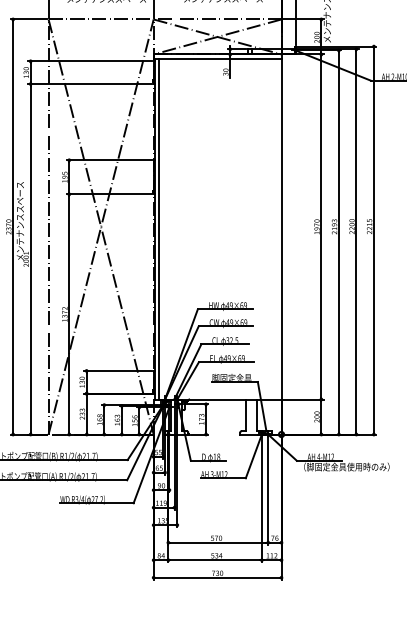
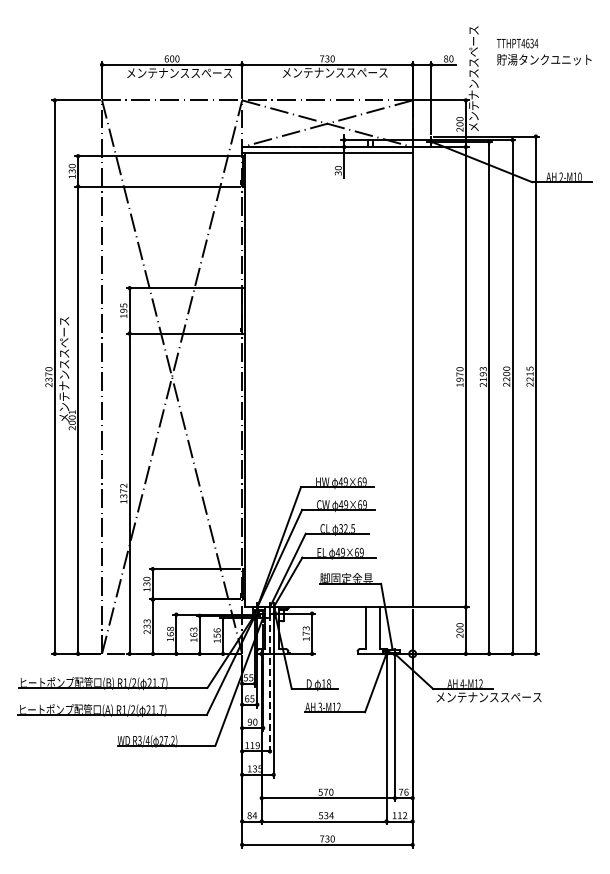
line: (159, 229) -> (249, 380), removed
line: (174, 457) -> (269, 684), solid -> dashed
text: (344, 467) -> (496, 697), （脚固定金具使用時のみ） -> メンテナンススペース

